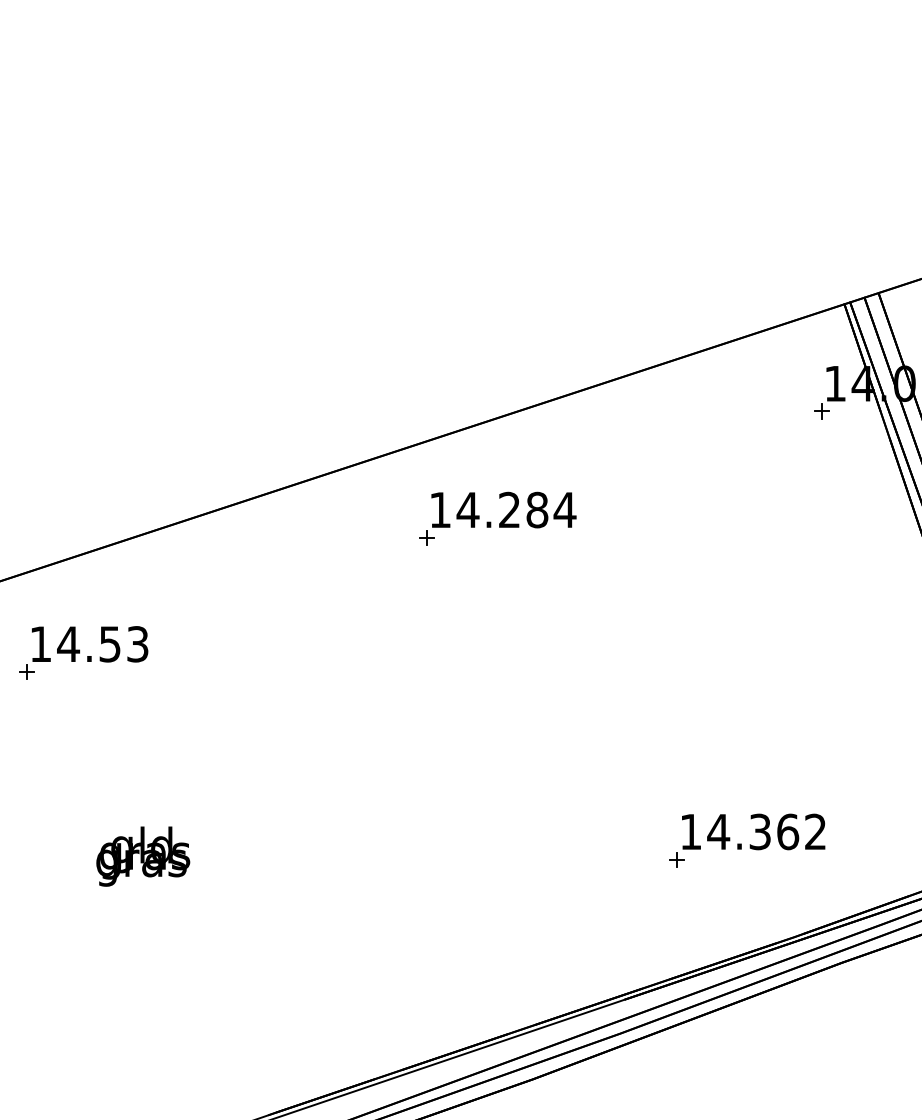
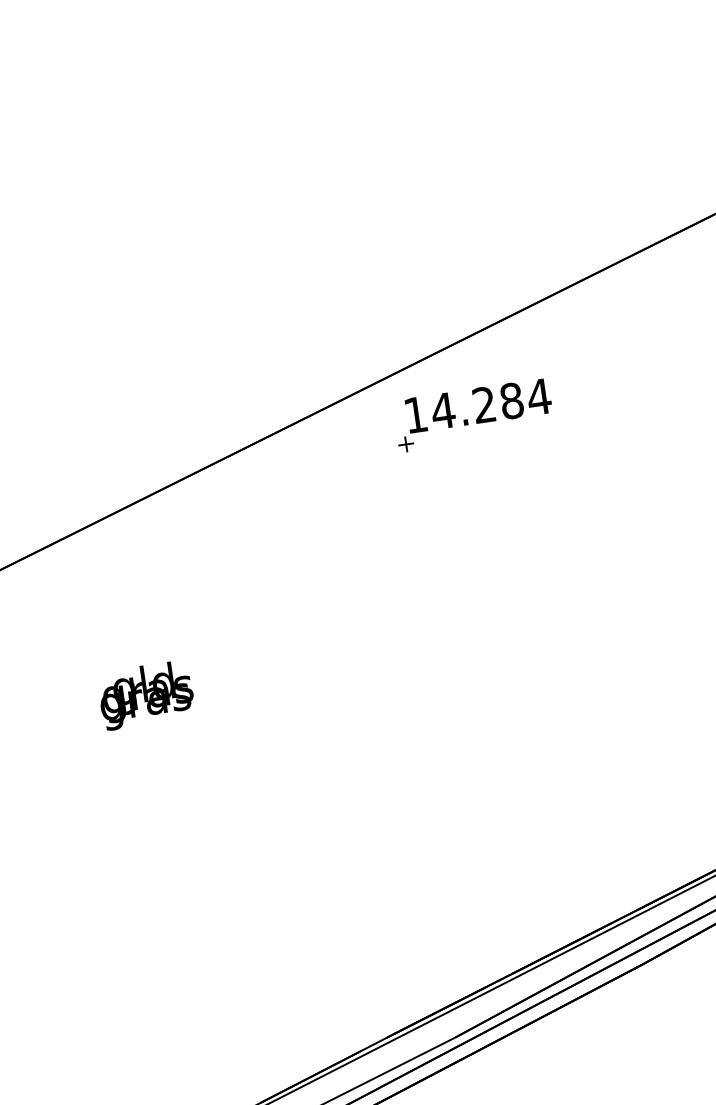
part: (497, 518) -> (473, 415), moved
part: (83, 652) -> (136, 606), removed
text: (143, 856) -> (146, 695), moved

